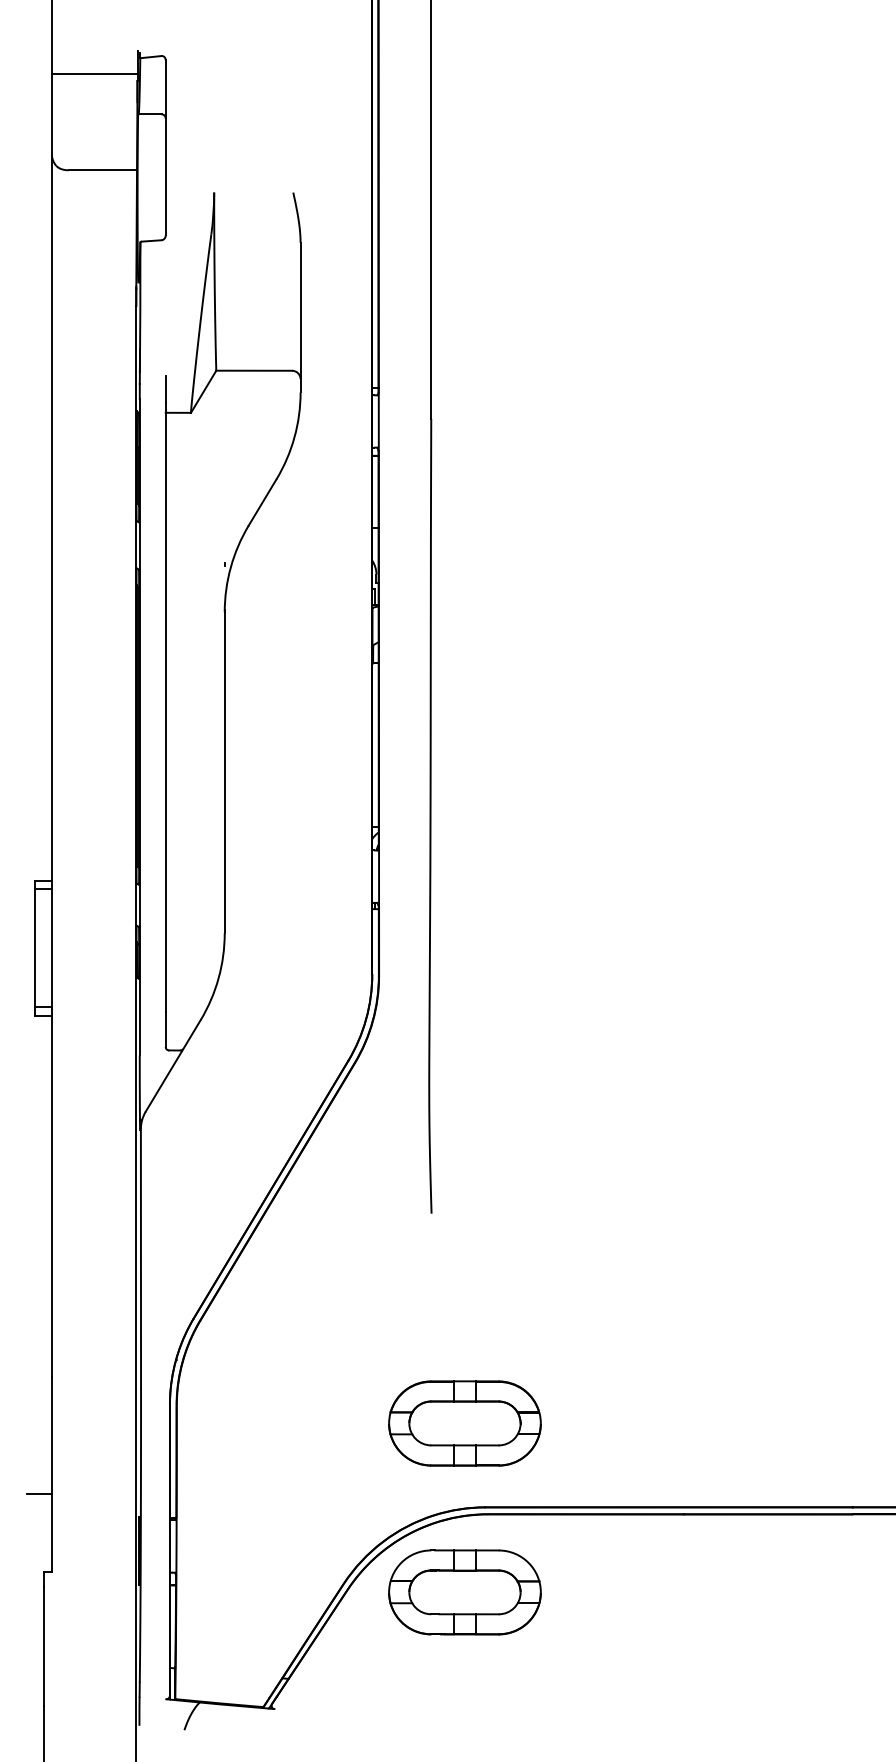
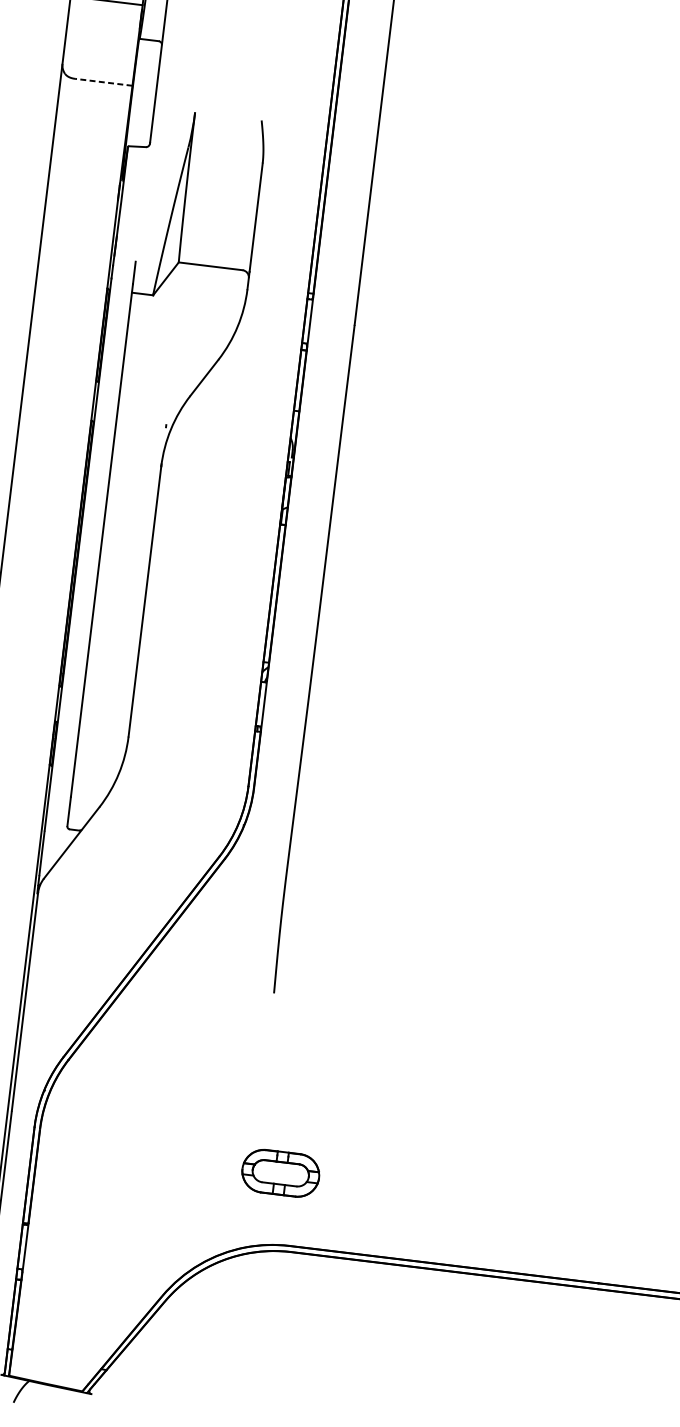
line: (102, 170) -> (103, 82), solid -> dashed
part: (464, 1423) -> (280, 1173), size x0.6
part: (464, 1592) -> (263, 1315), removed

